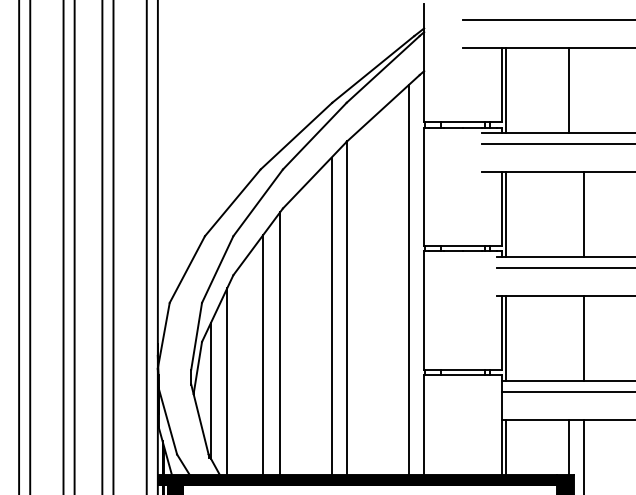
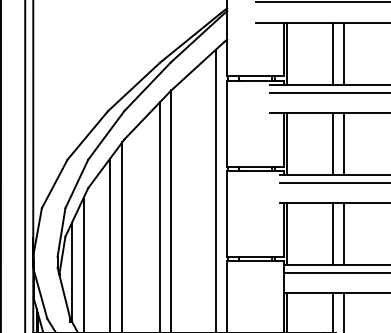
line: (584, 90) -> (343, 53), added
line: (568, 213) -> (332, 143), added
line: (568, 337) -> (332, 233), added

